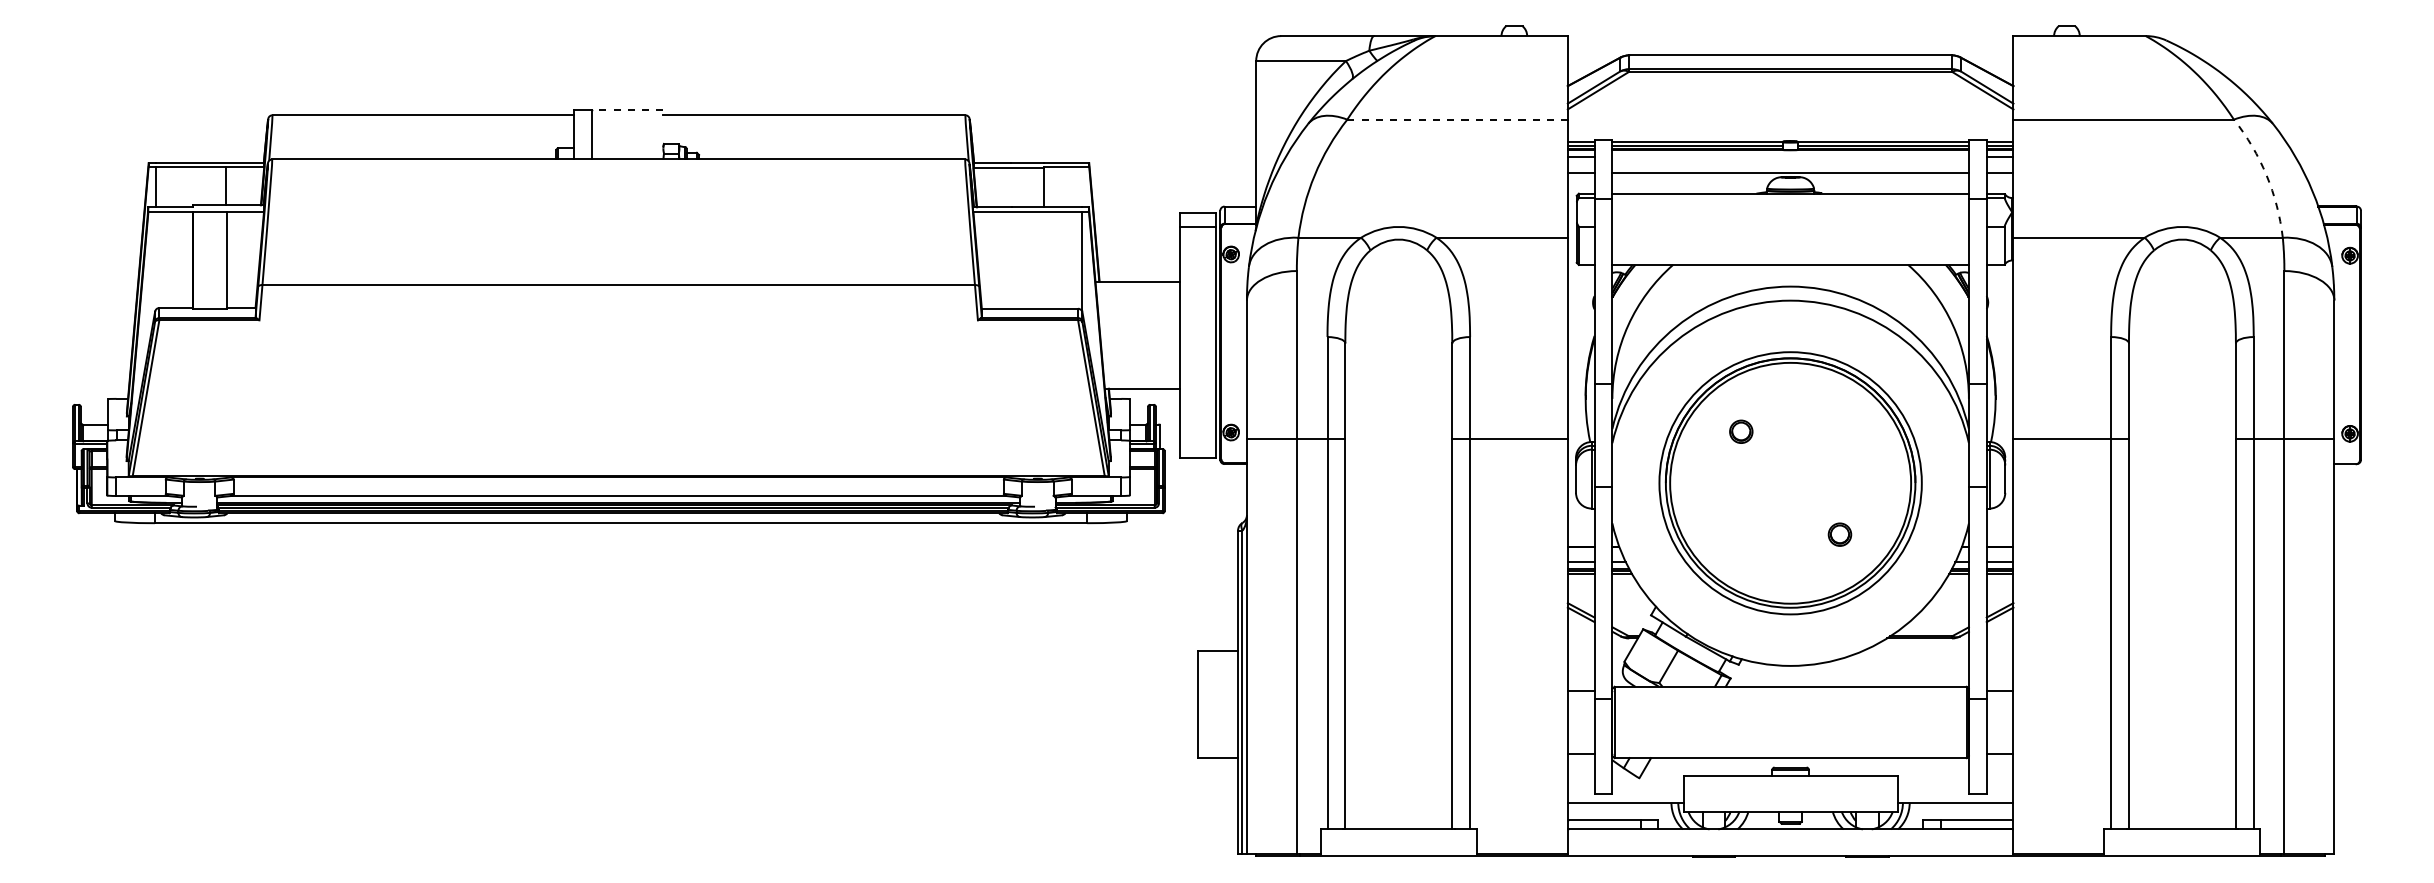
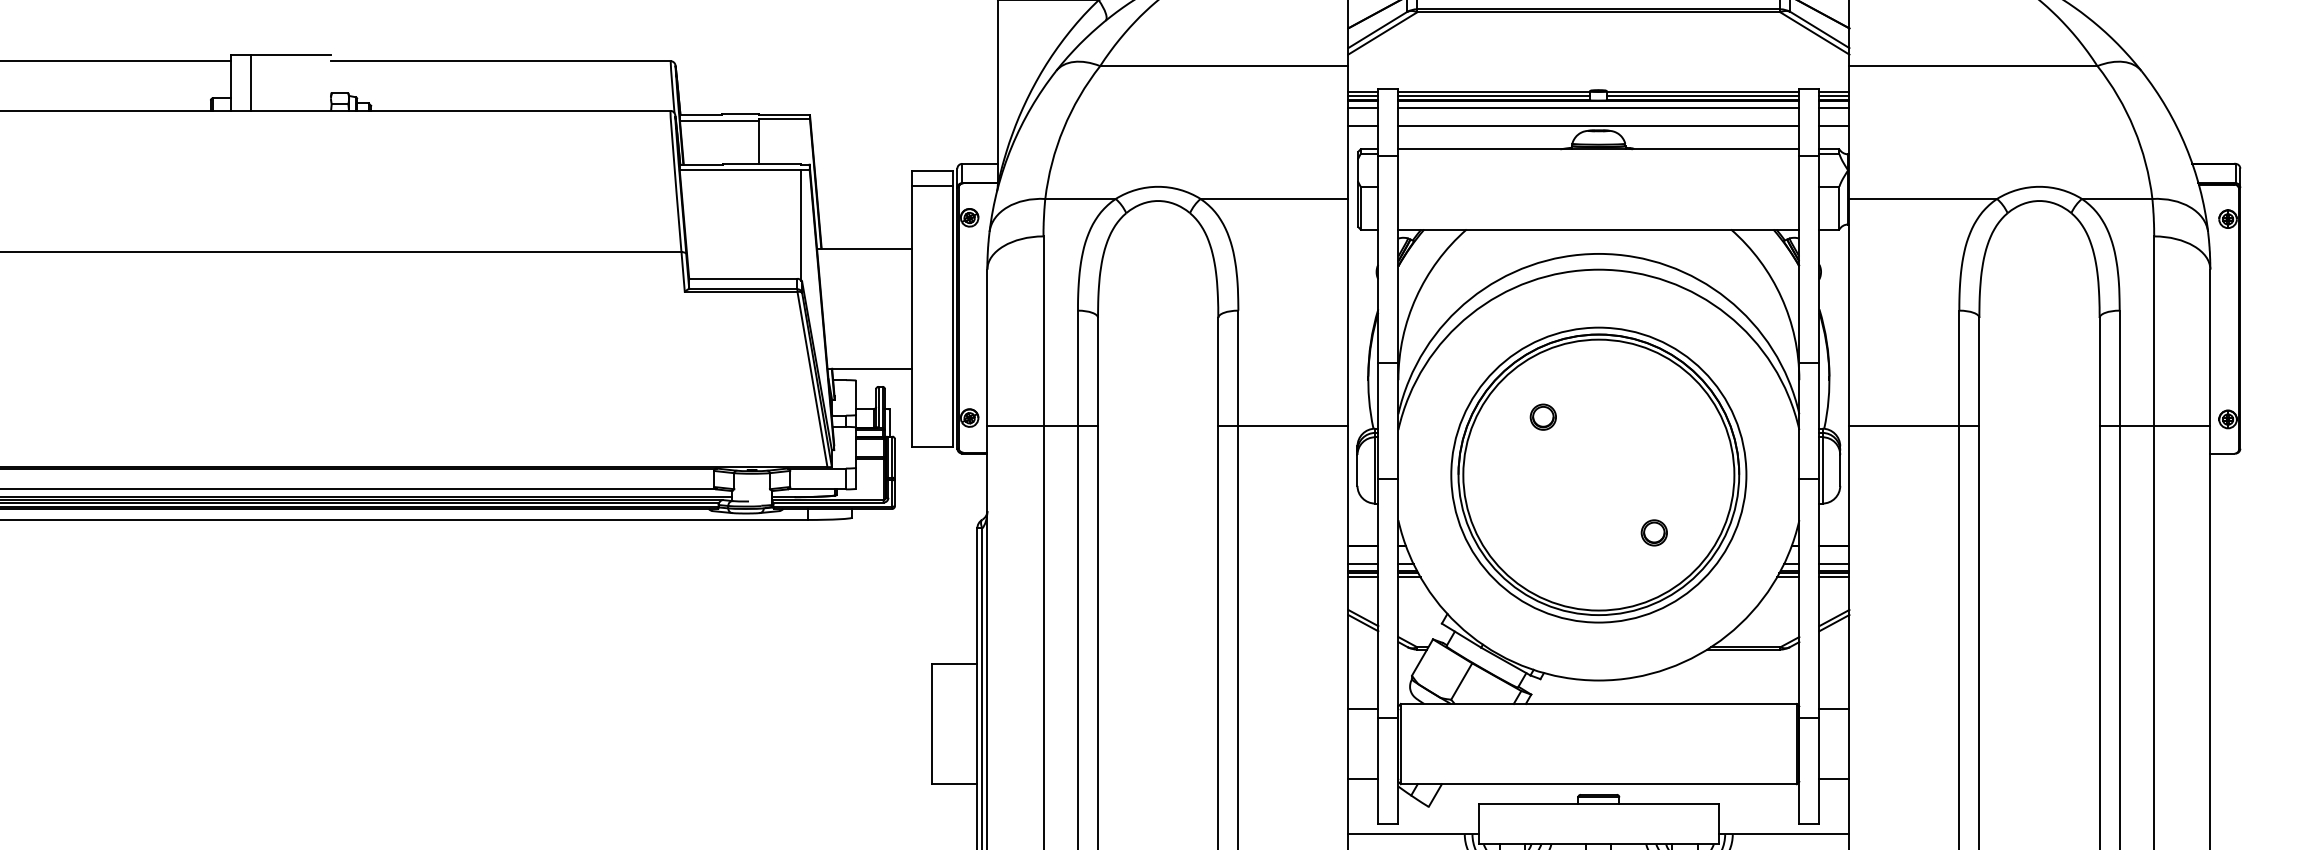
line: (627, 109) -> (290, 54), dashed -> solid
line: (1458, 119) -> (1225, 65), dashed -> solid
line: (1790, 157) -> (1598, 108), added
arc: (2266, 175) -> (2134, 128), dashed -> solid

